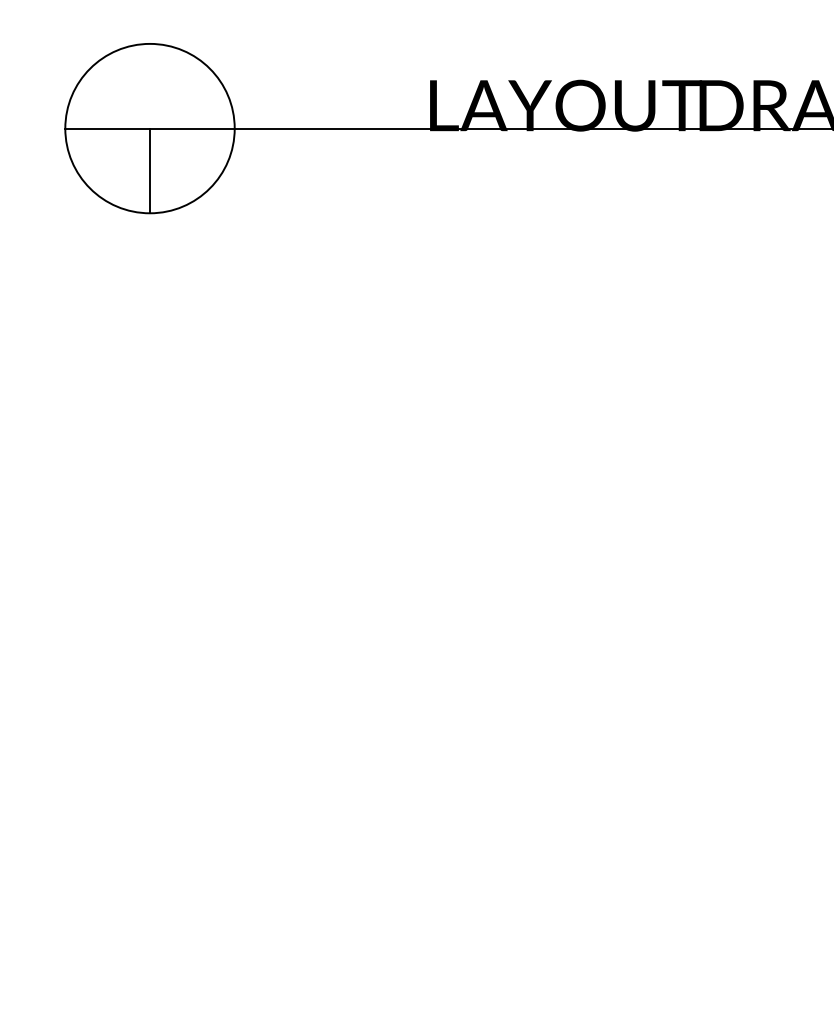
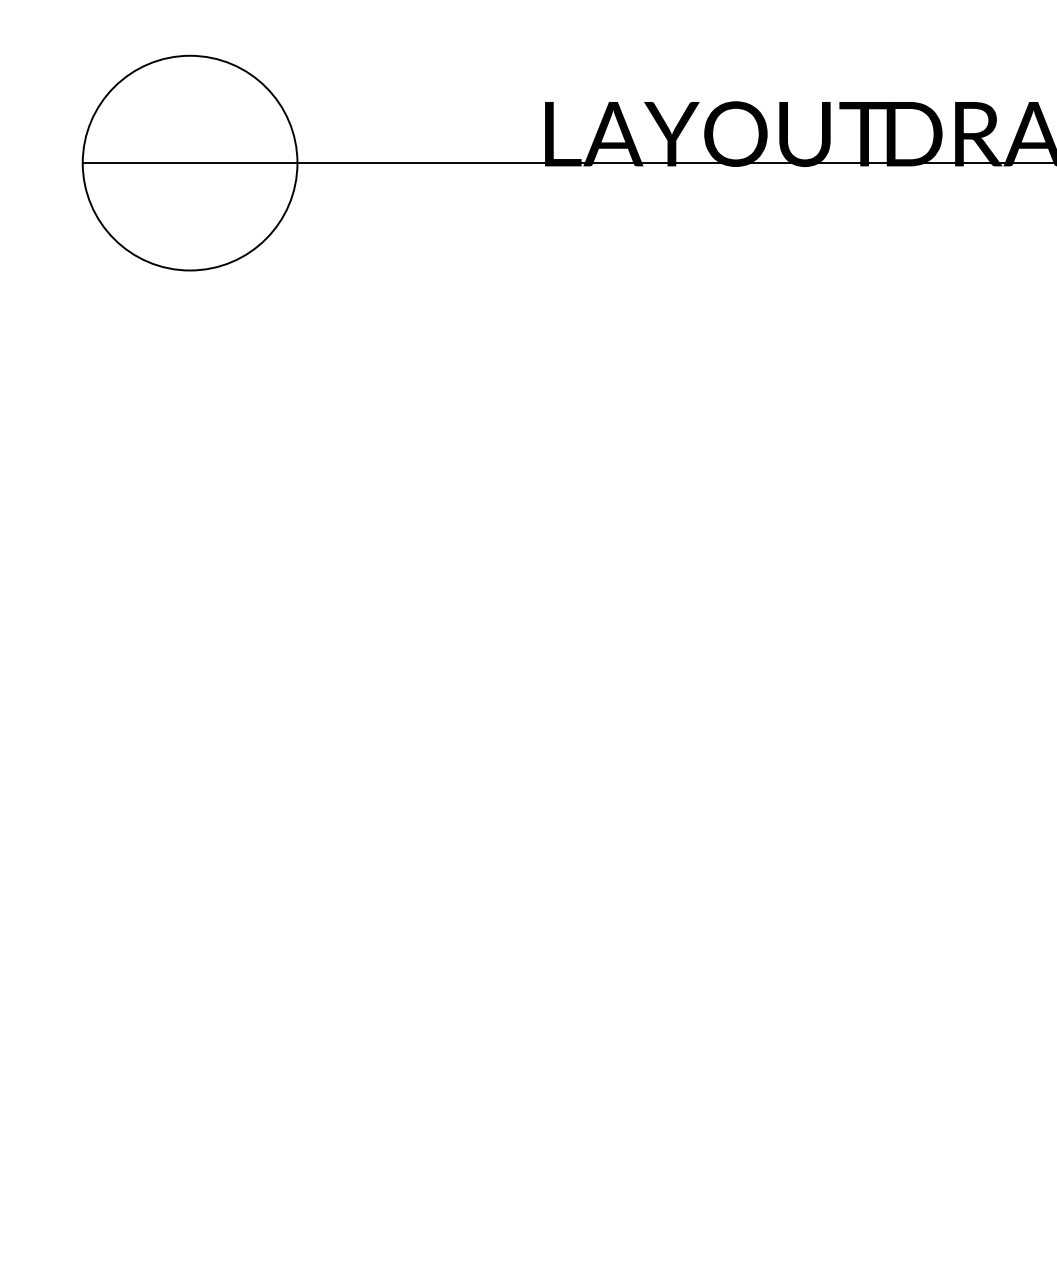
line: (150, 170) -> (190, 216), removed

